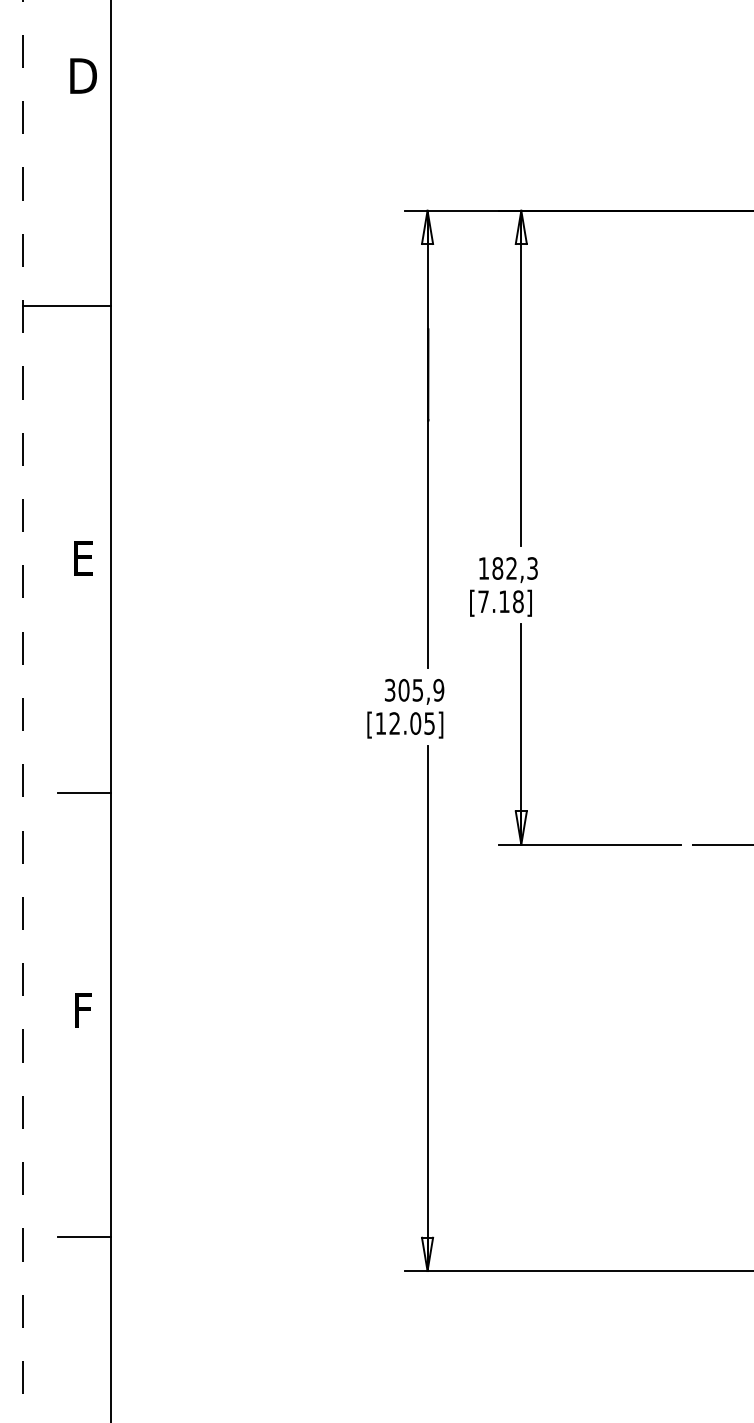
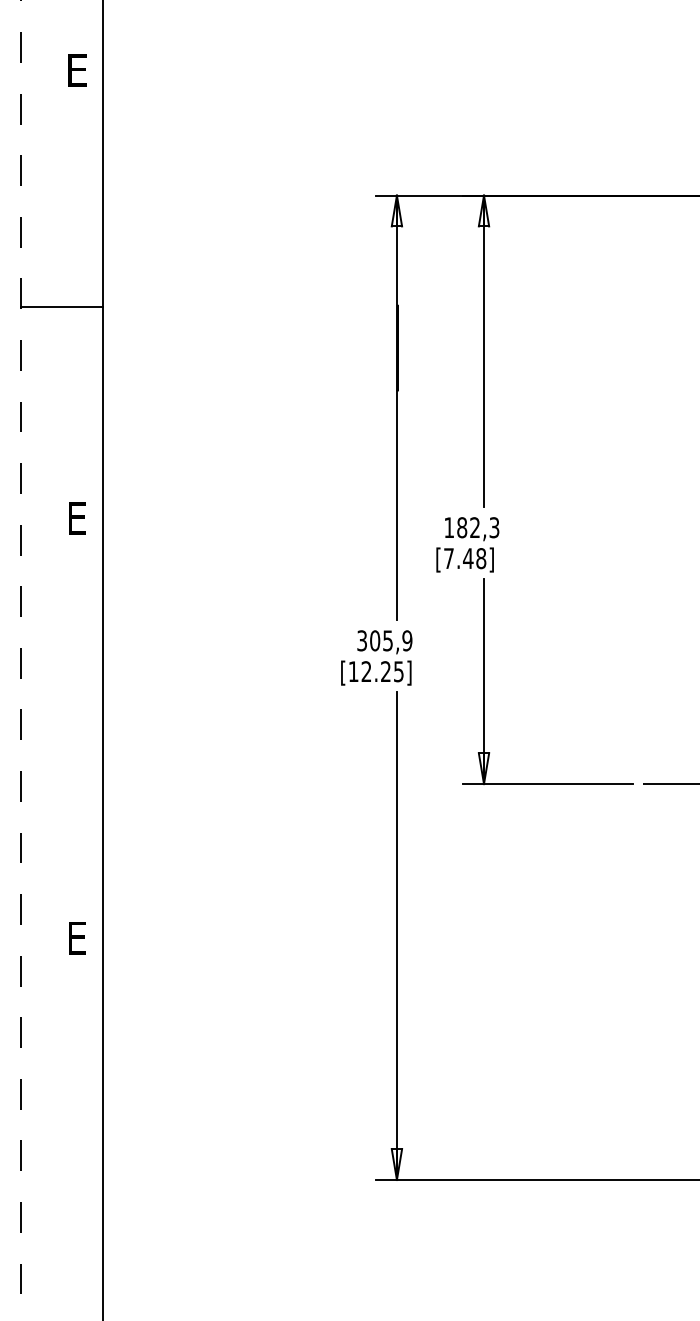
text: (83, 75) -> (77, 69), D -> E
line: (66, 305) -> (61, 306), moved
text: (504, 601) -> (468, 558), [7.18] -> [7.48]
text: (415, 723) -> (385, 671), [12.05] -> [12.25]
line: (84, 793) -> (78, 736), removed
text: (83, 1010) -> (77, 938), F -> E
line: (84, 1236) -> (78, 1147), removed

